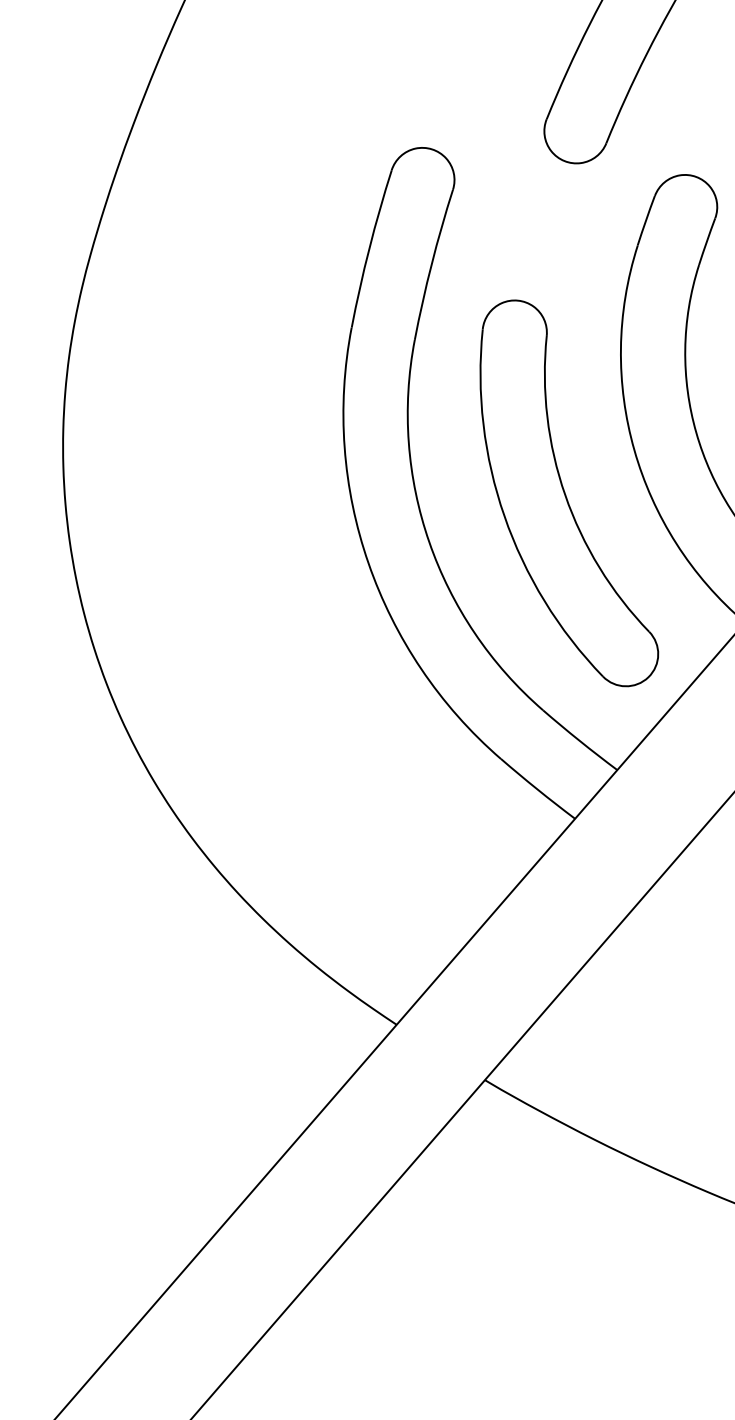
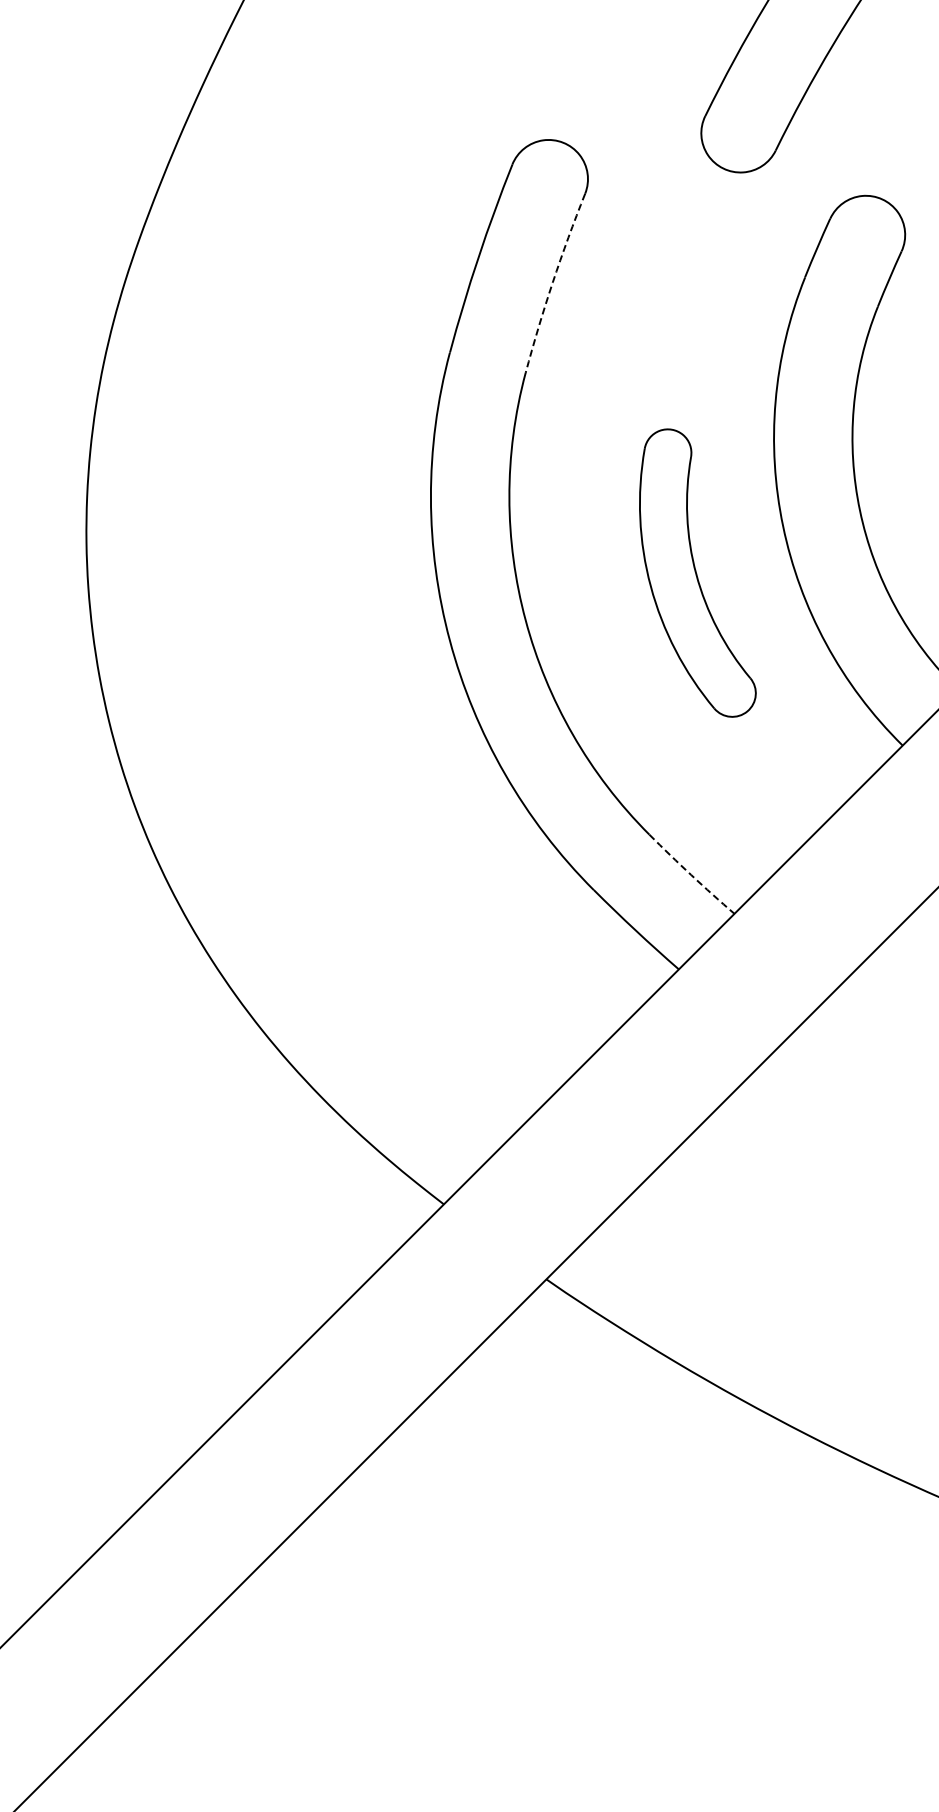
arc: (431, 264) -> (552, 282), solid -> dashed
part: (567, 493) -> (697, 572), size x0.6
arc: (579, 741) -> (691, 875), solid -> dashed

